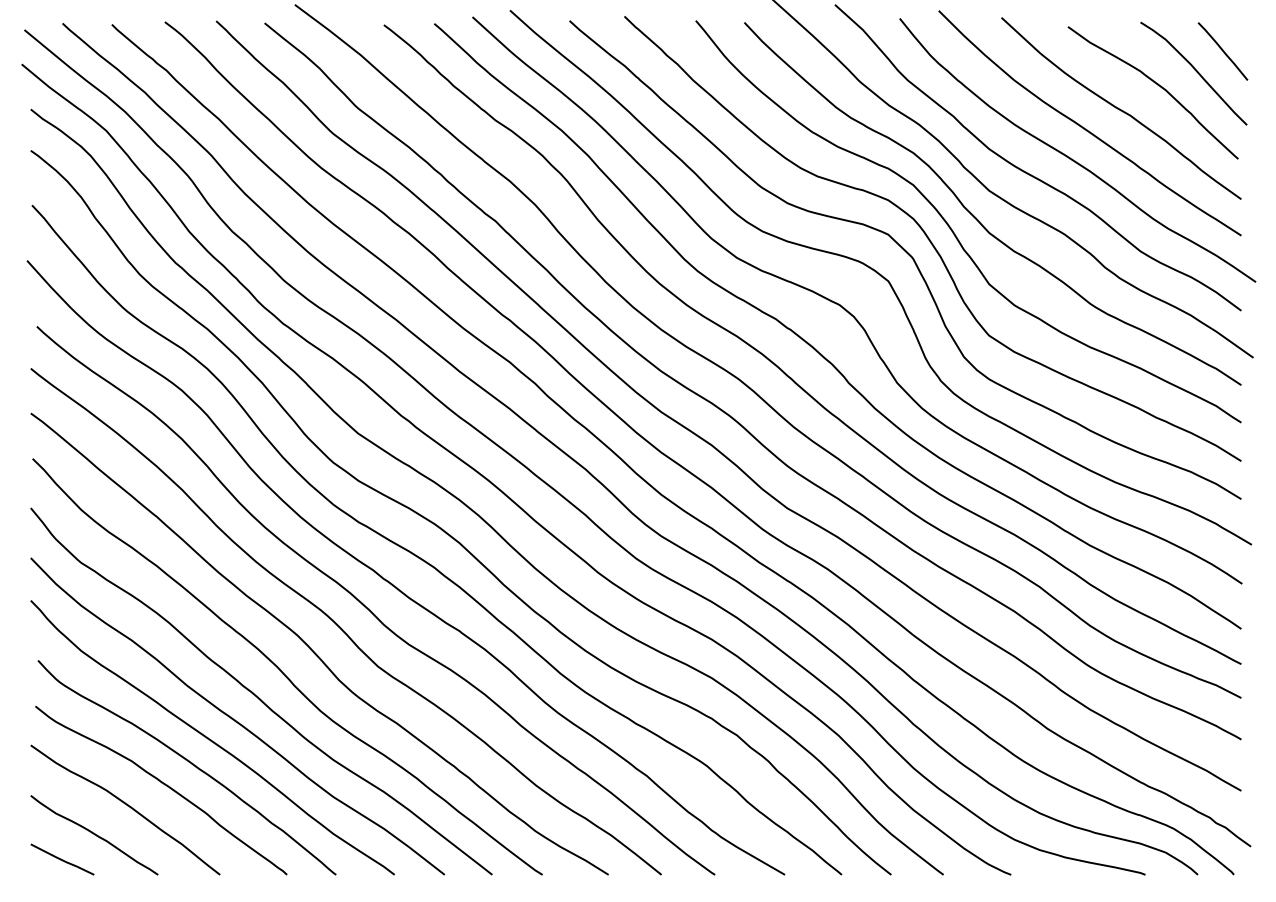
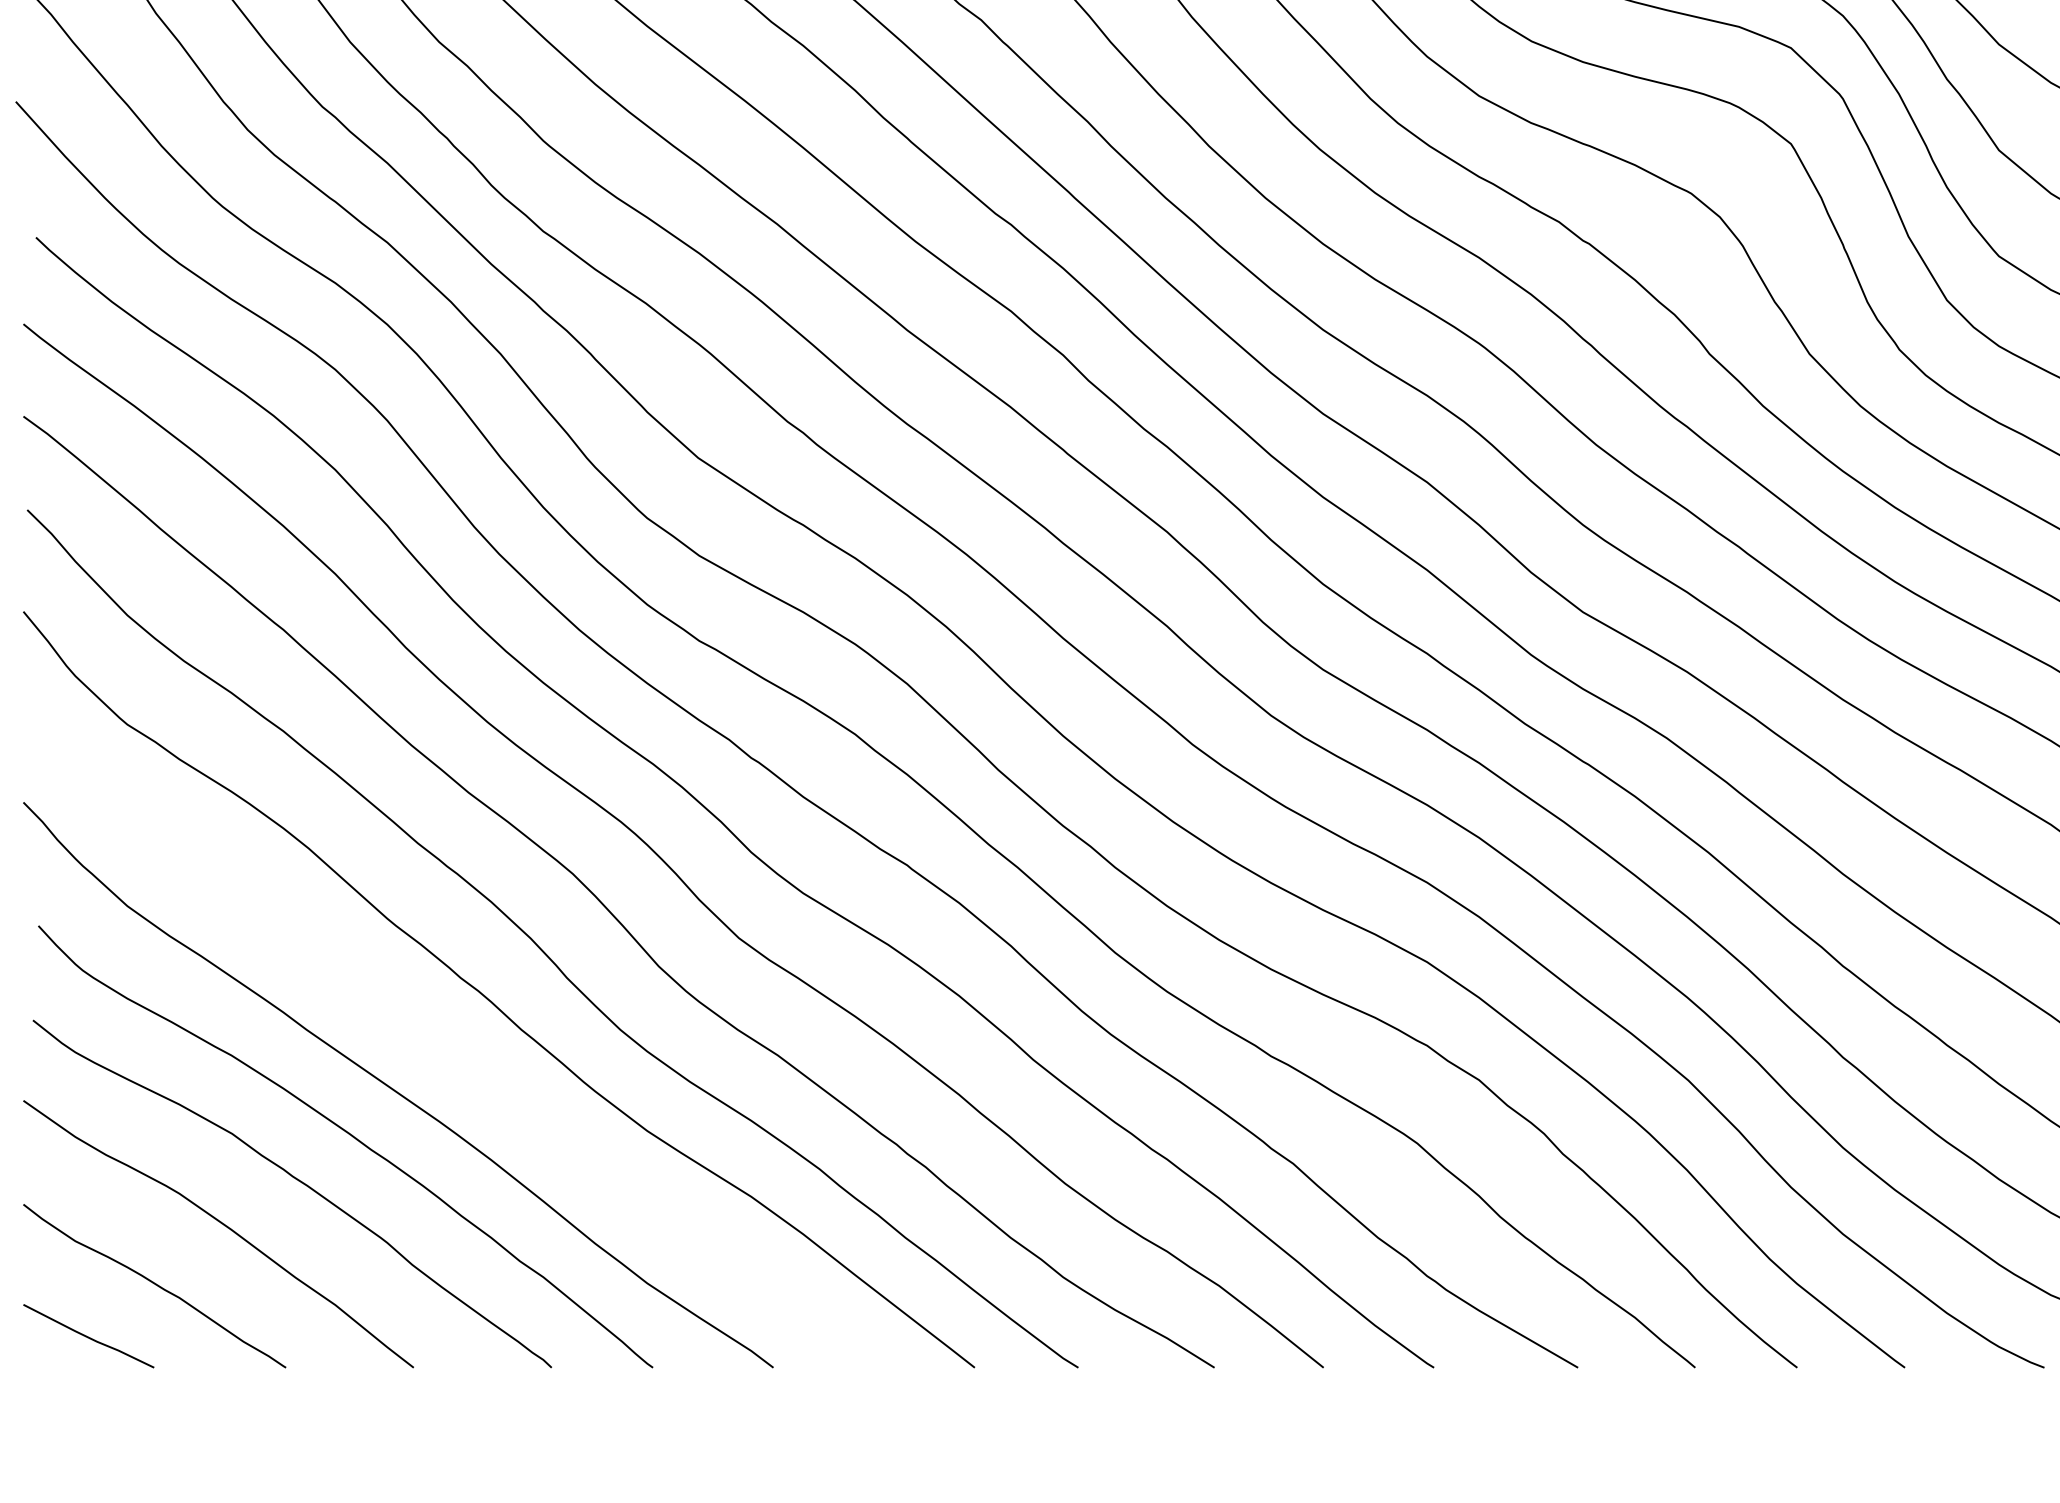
curve: (235, 719) -> (445, 1047), removed

